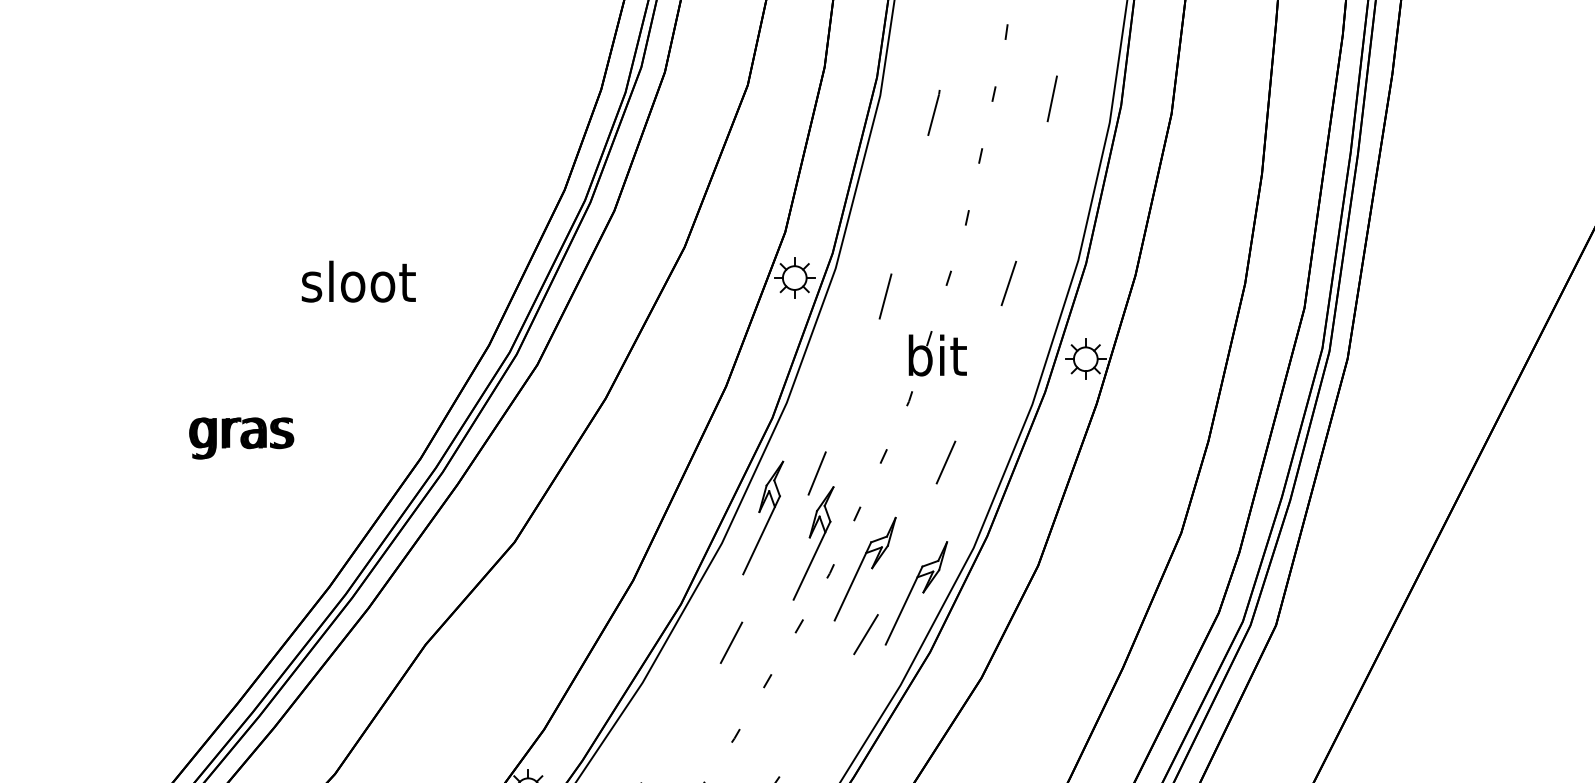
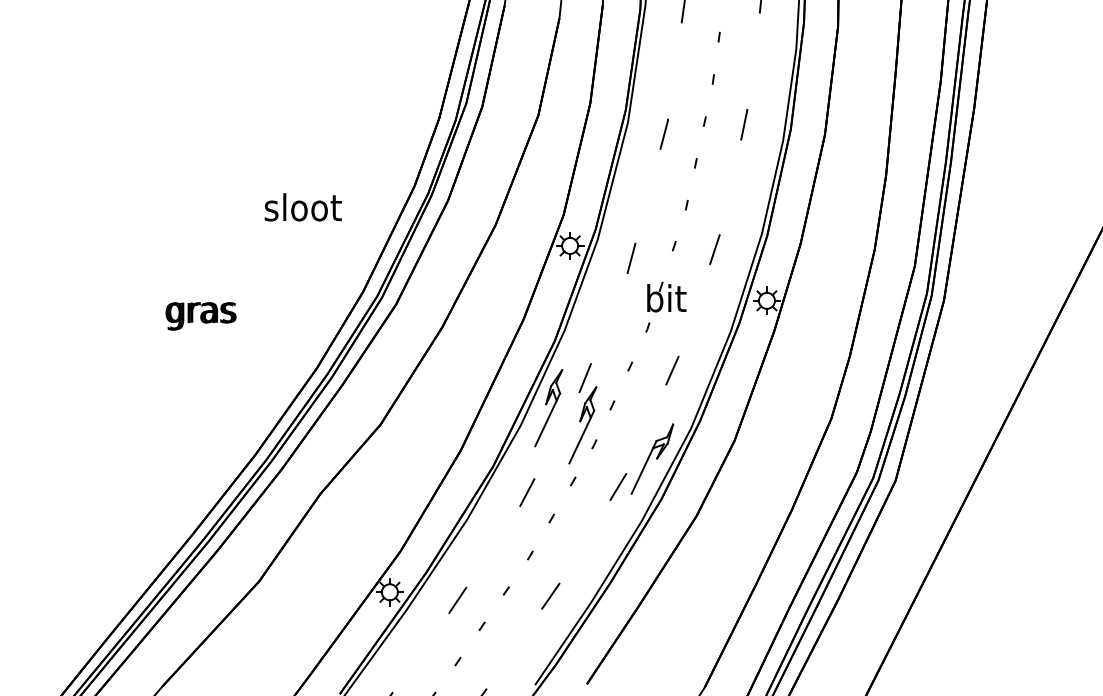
text: (357, 281) -> (302, 207), moved
text: (240, 438) -> (200, 316), moved
part: (864, 568) -> (617, 442), removed

